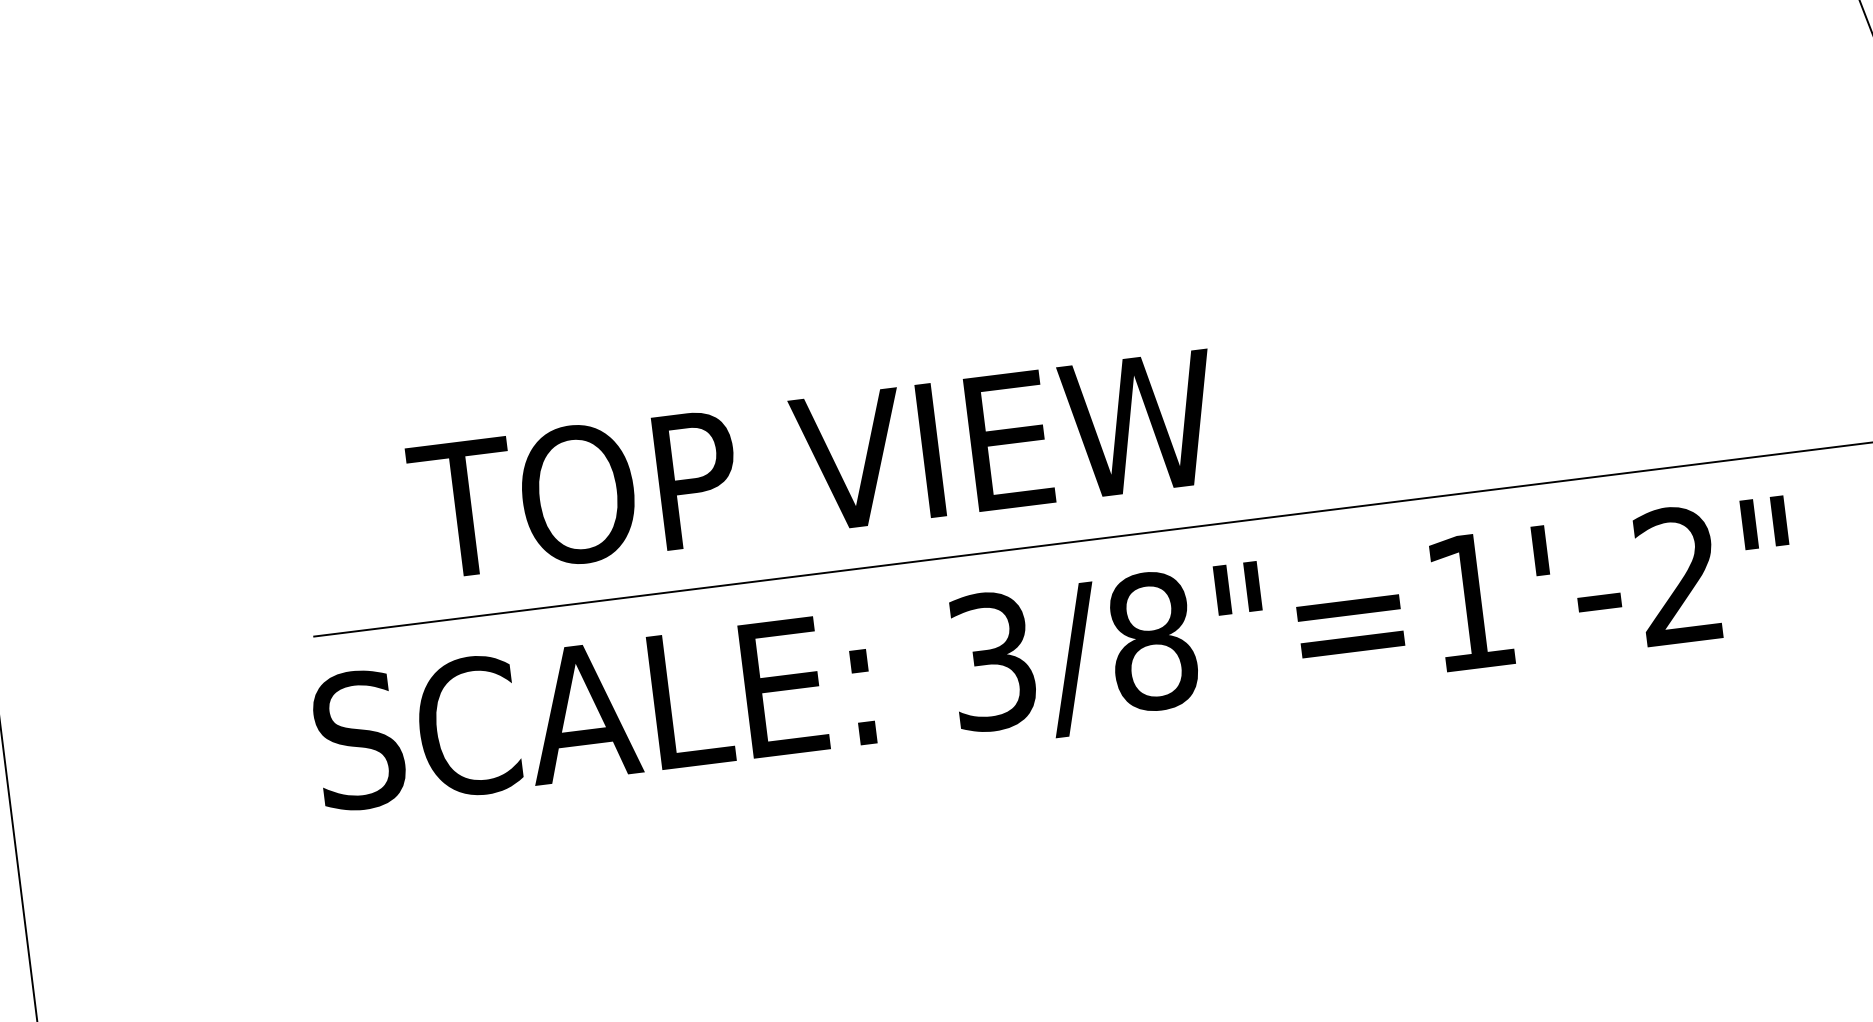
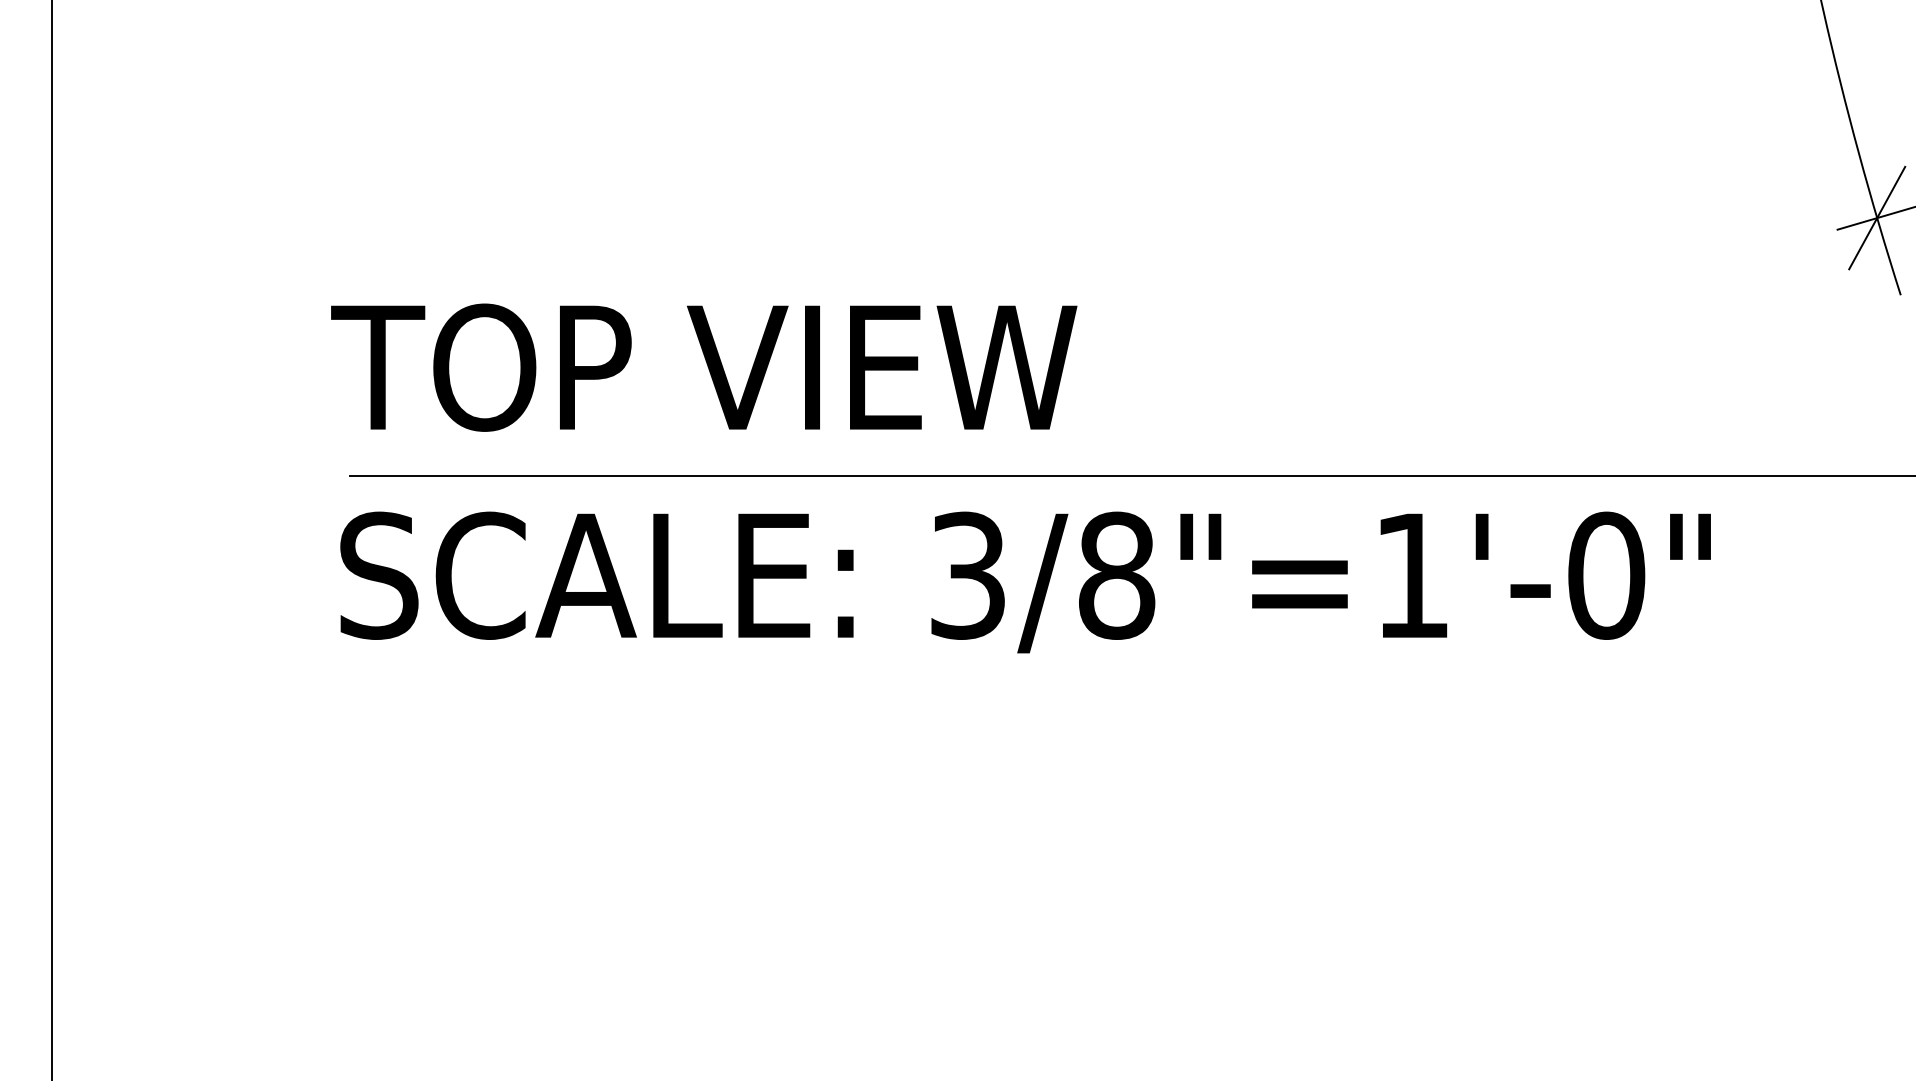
text: (814, 464) -> (704, 367), moved
text: (1679, 575) -> (1606, 575), 3/8"=1'-2" -> 3/8"=1'-0"

